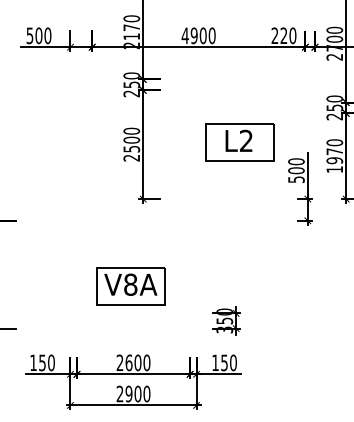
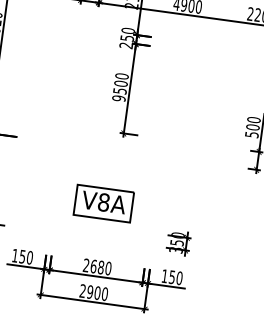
part: (239, 142) -> (209, 97), removed
text: (131, 157) -> (118, 97), 2500 -> 9500
text: (137, 362) -> (100, 267), 2600 -> 2680

